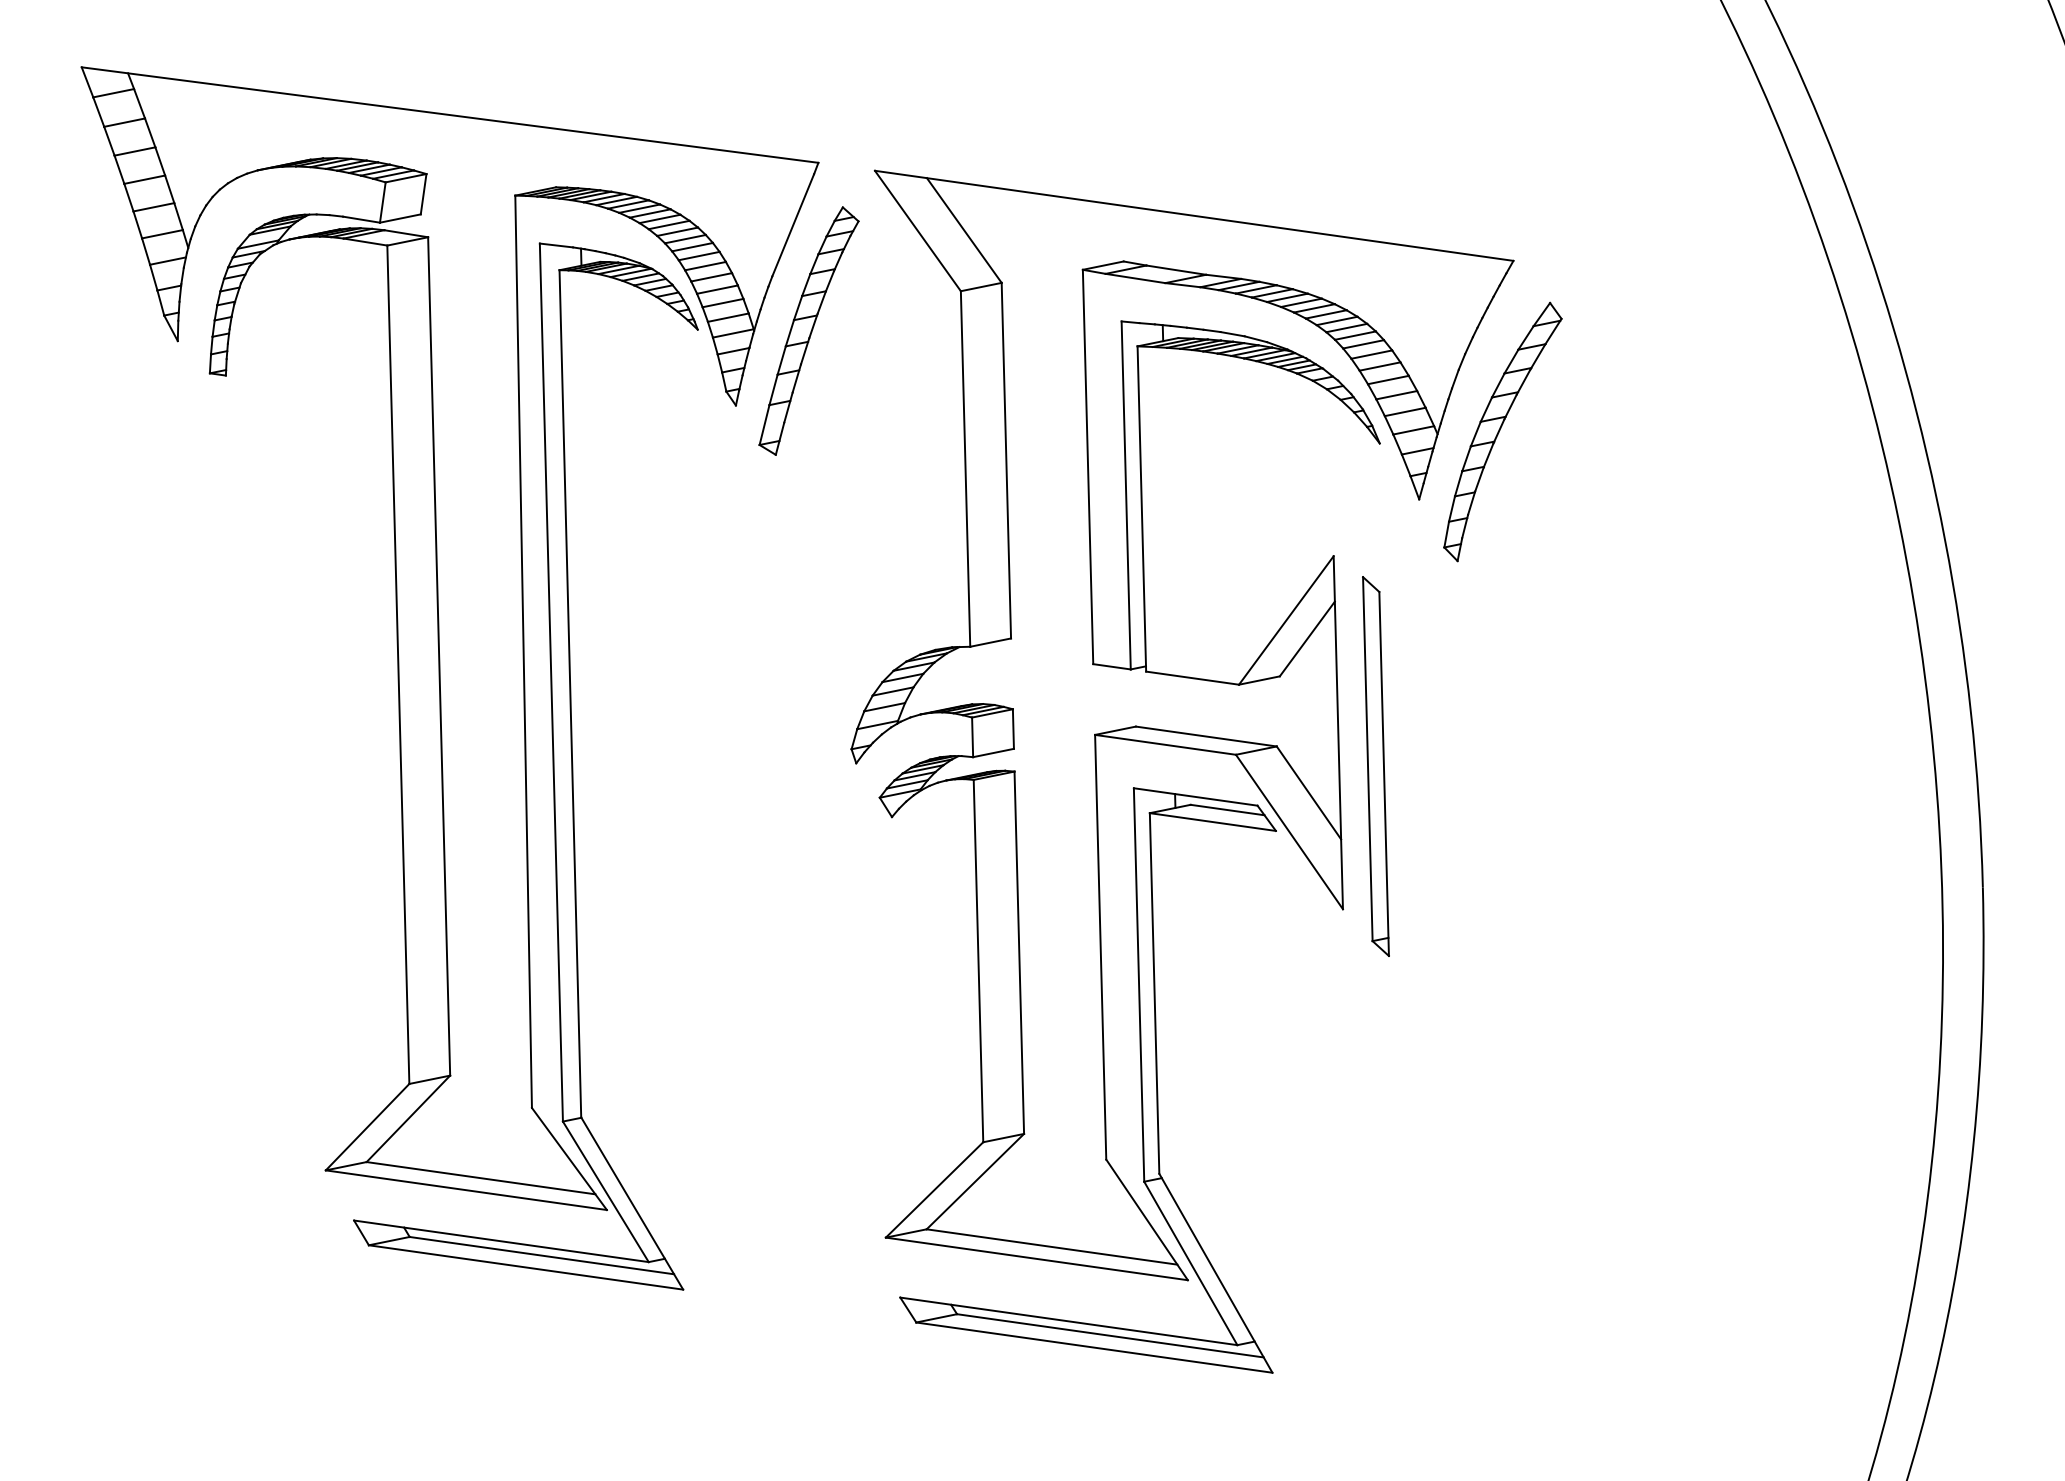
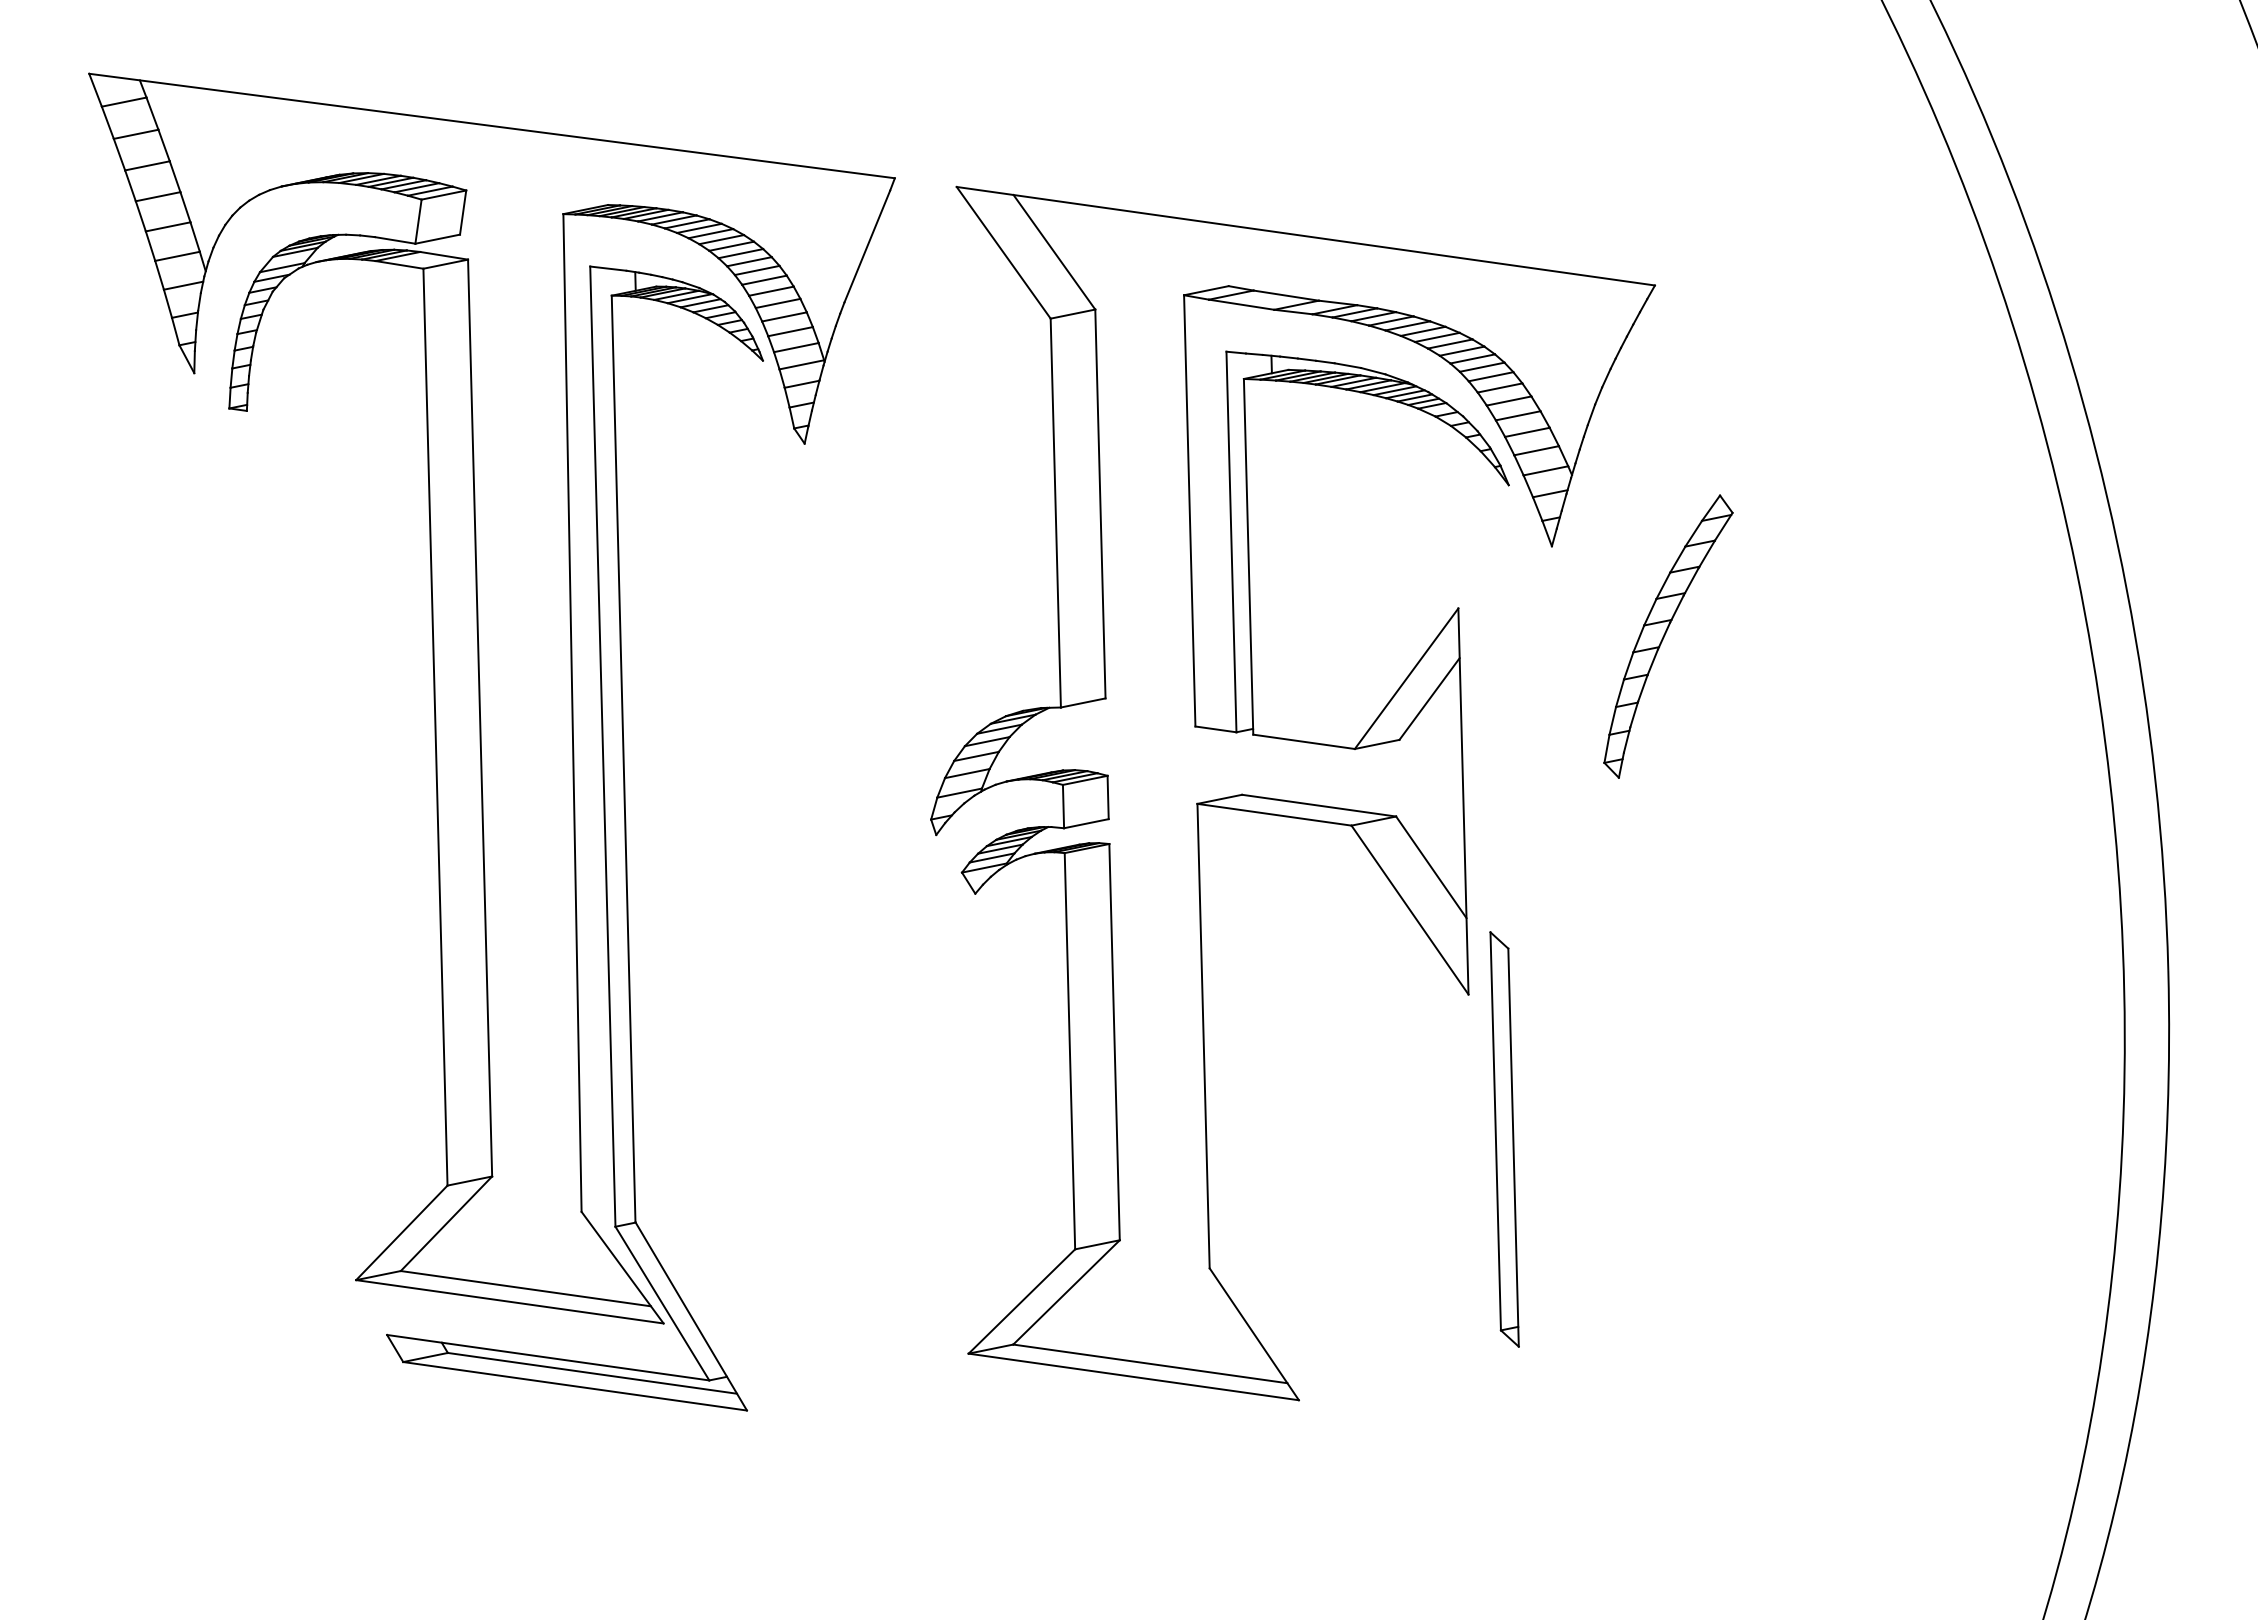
part: (808, 330) -> (884, 361), removed
part: (1502, 431) -> (1668, 636), moved
part: (1375, 766) -> (1504, 1139), moved
part: (1140, 1080) -> (1247, 1181), removed

